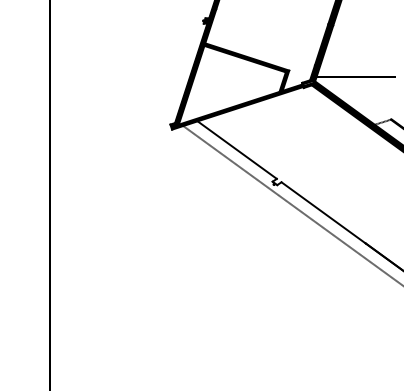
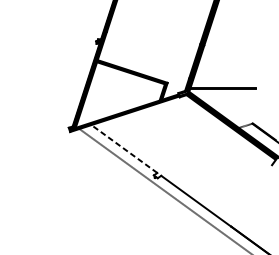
line: (237, 150) -> (124, 149), solid -> dashed

